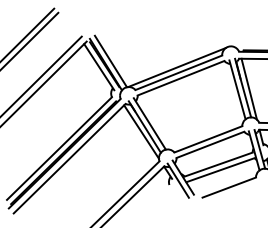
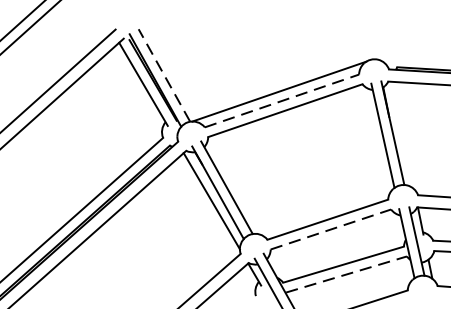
line: (110, 61) -> (163, 75), solid -> dashed
line: (178, 72) -> (281, 100), solid -> dashed
line: (248, 88) -> (402, 134), removed
line: (210, 144) -> (331, 228), solid -> dashed
line: (221, 169) -> (348, 273), solid -> dashed

